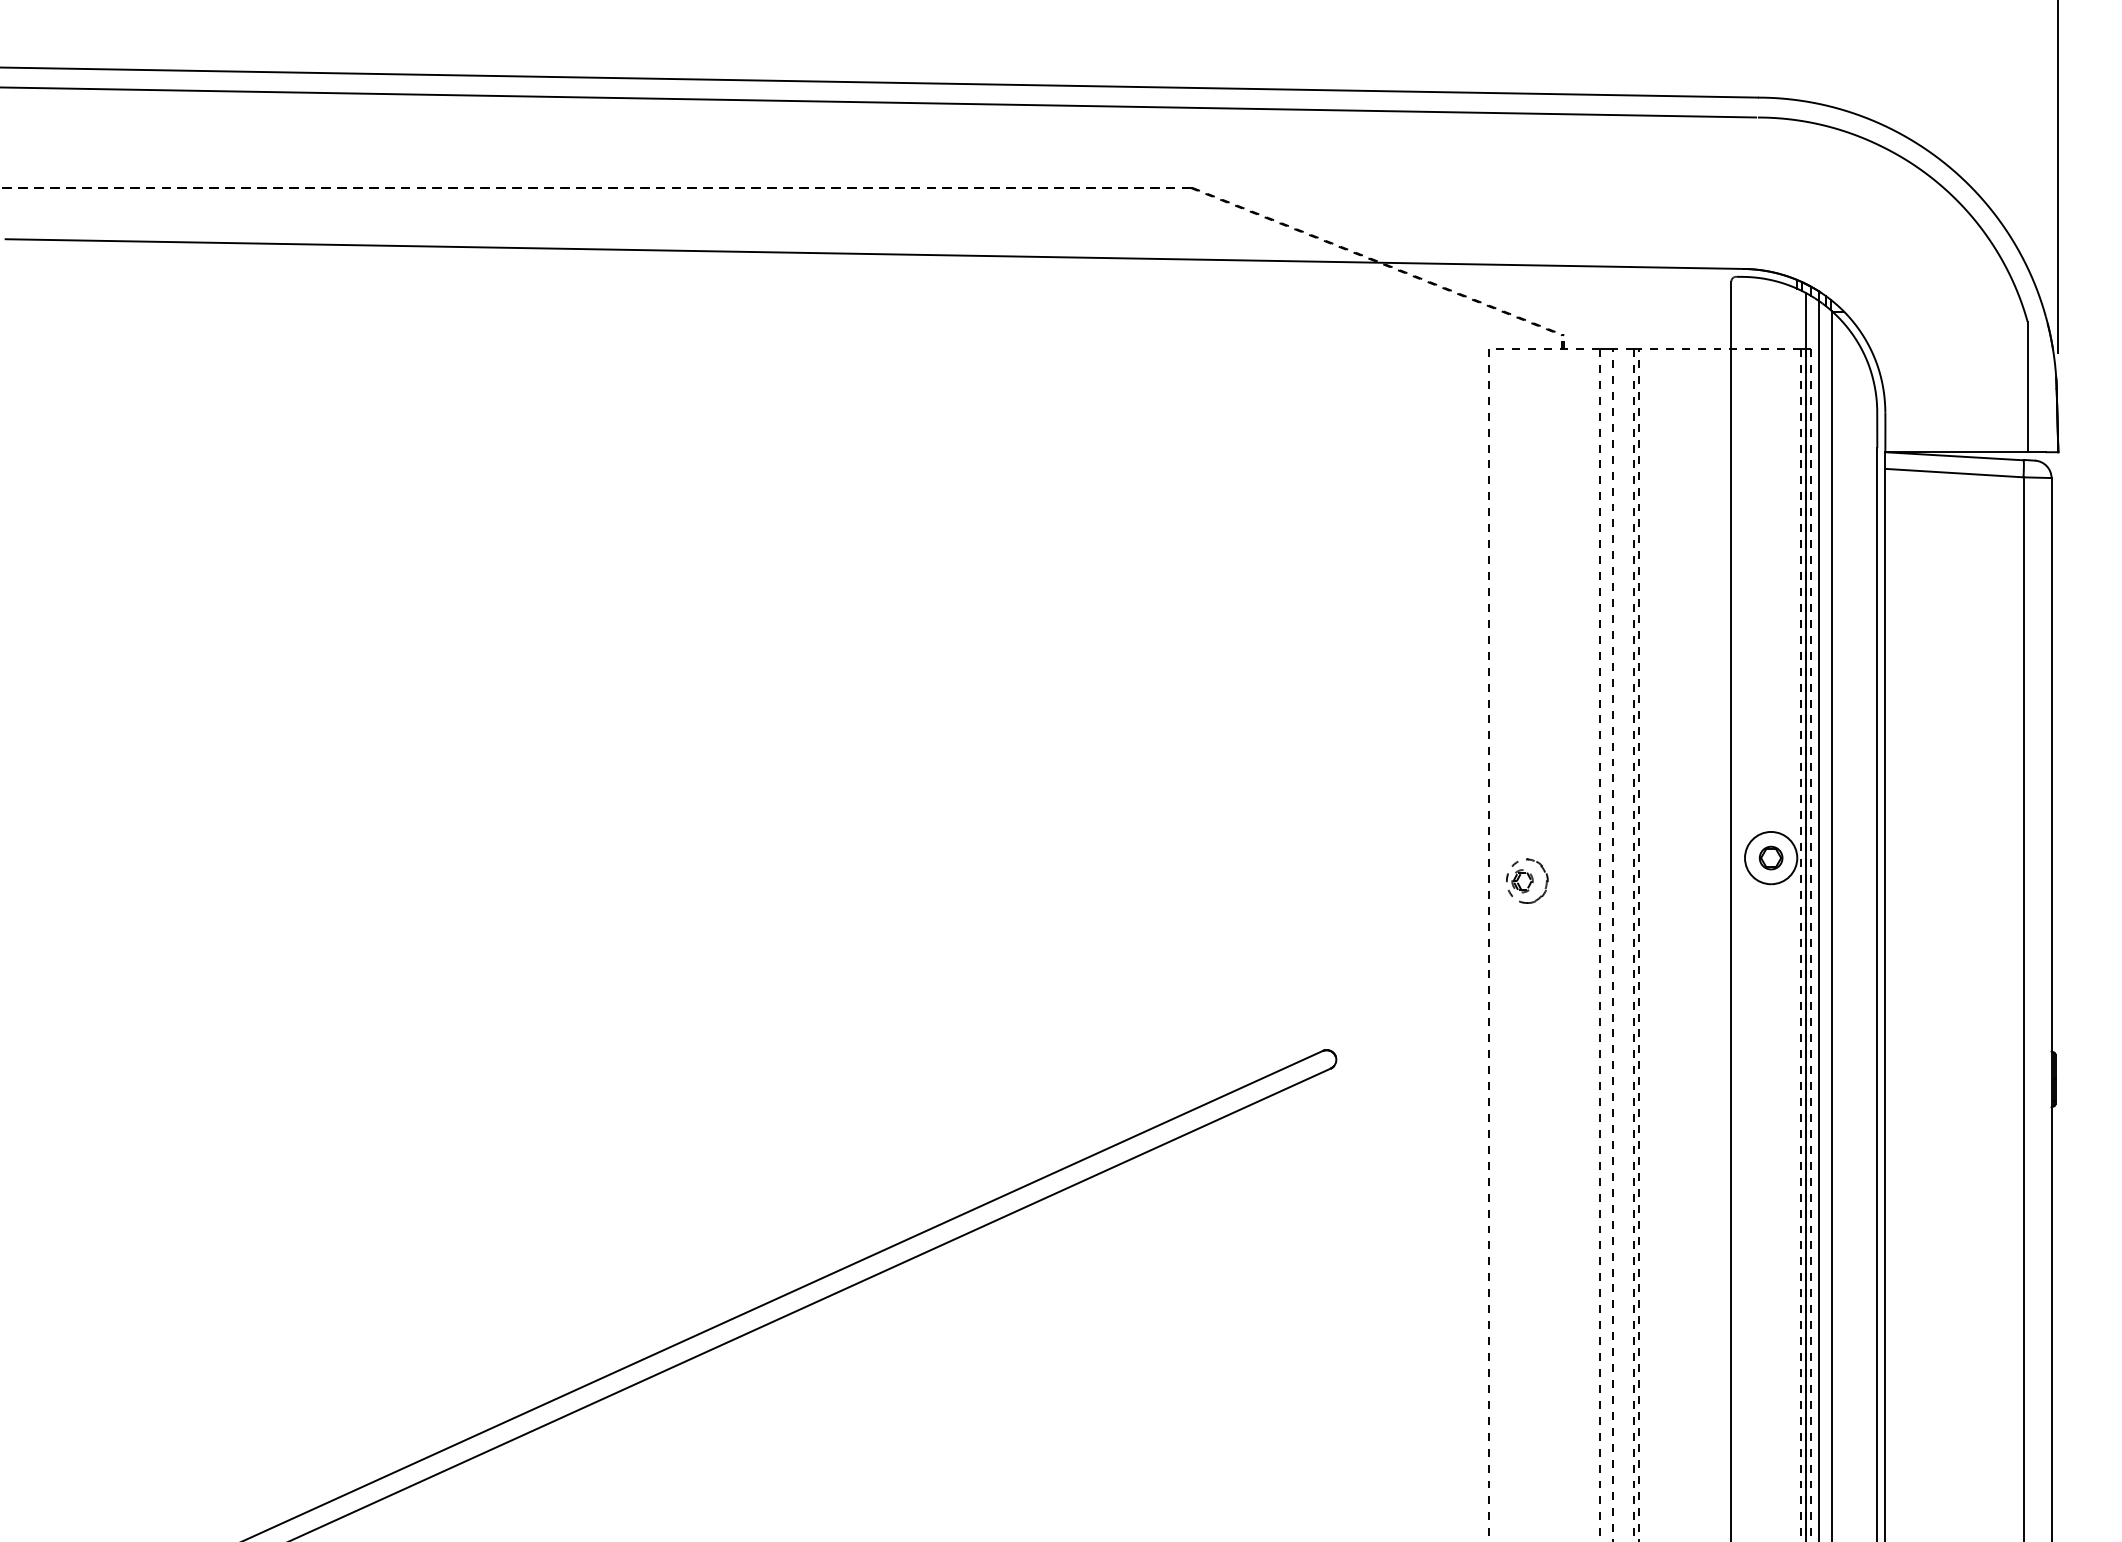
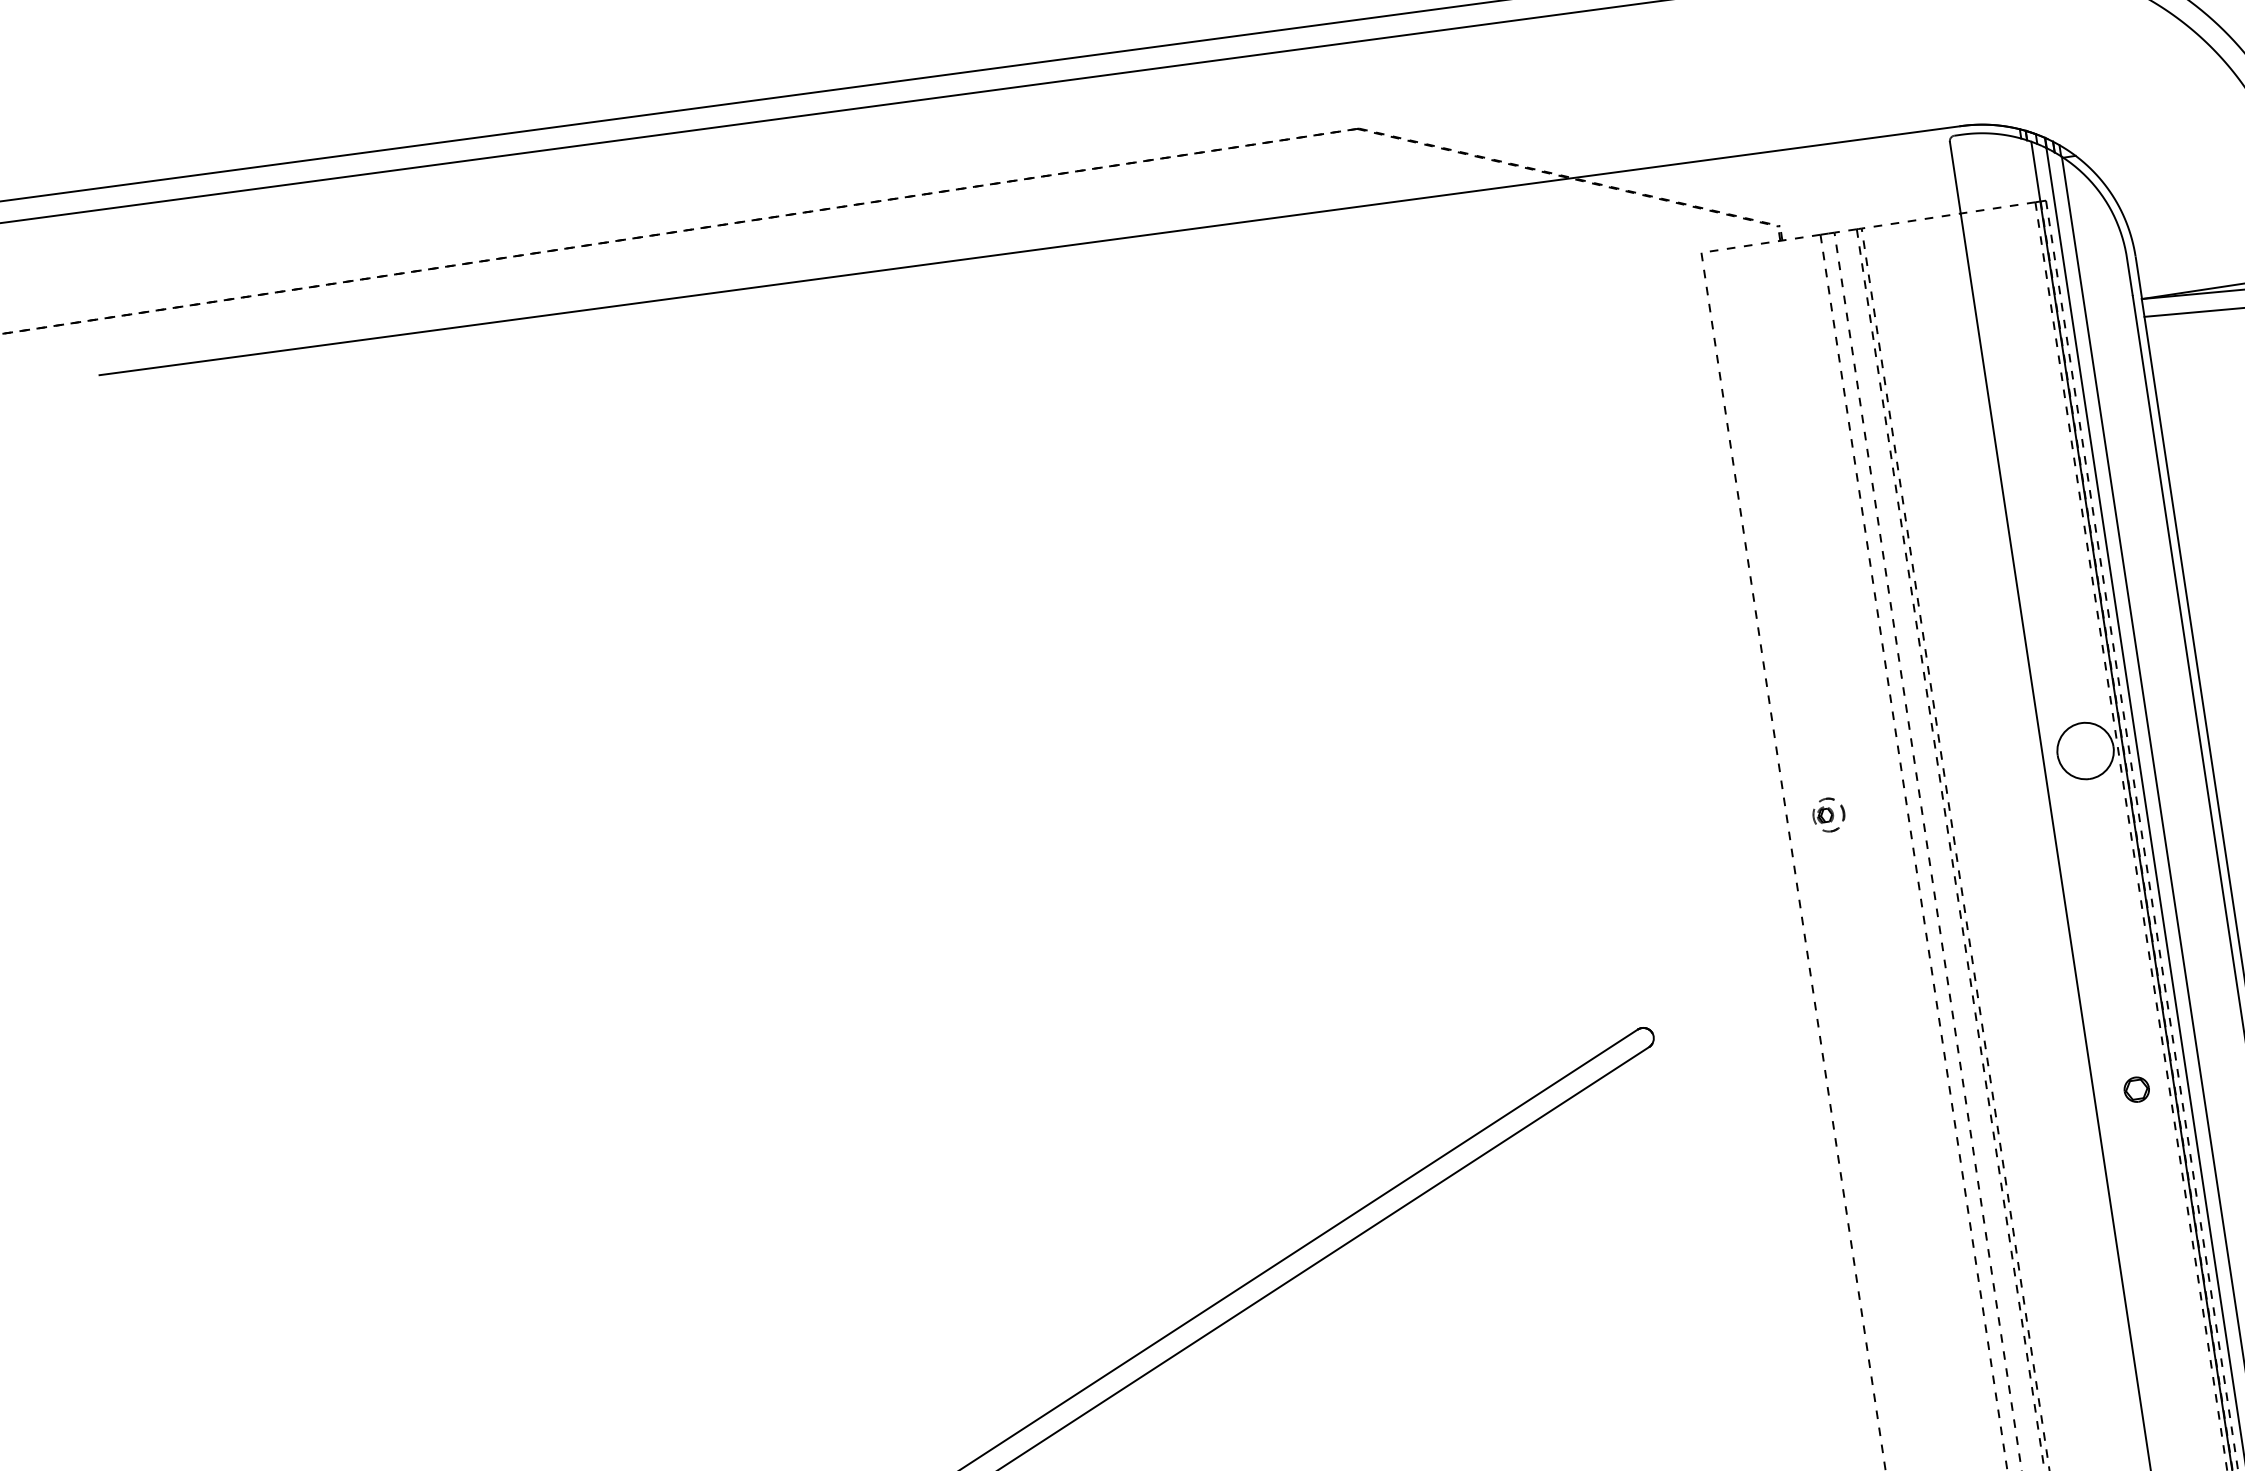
part: (1770, 857) -> (2136, 1089), moved
part: (1527, 880) -> (1828, 814), size x0.7

